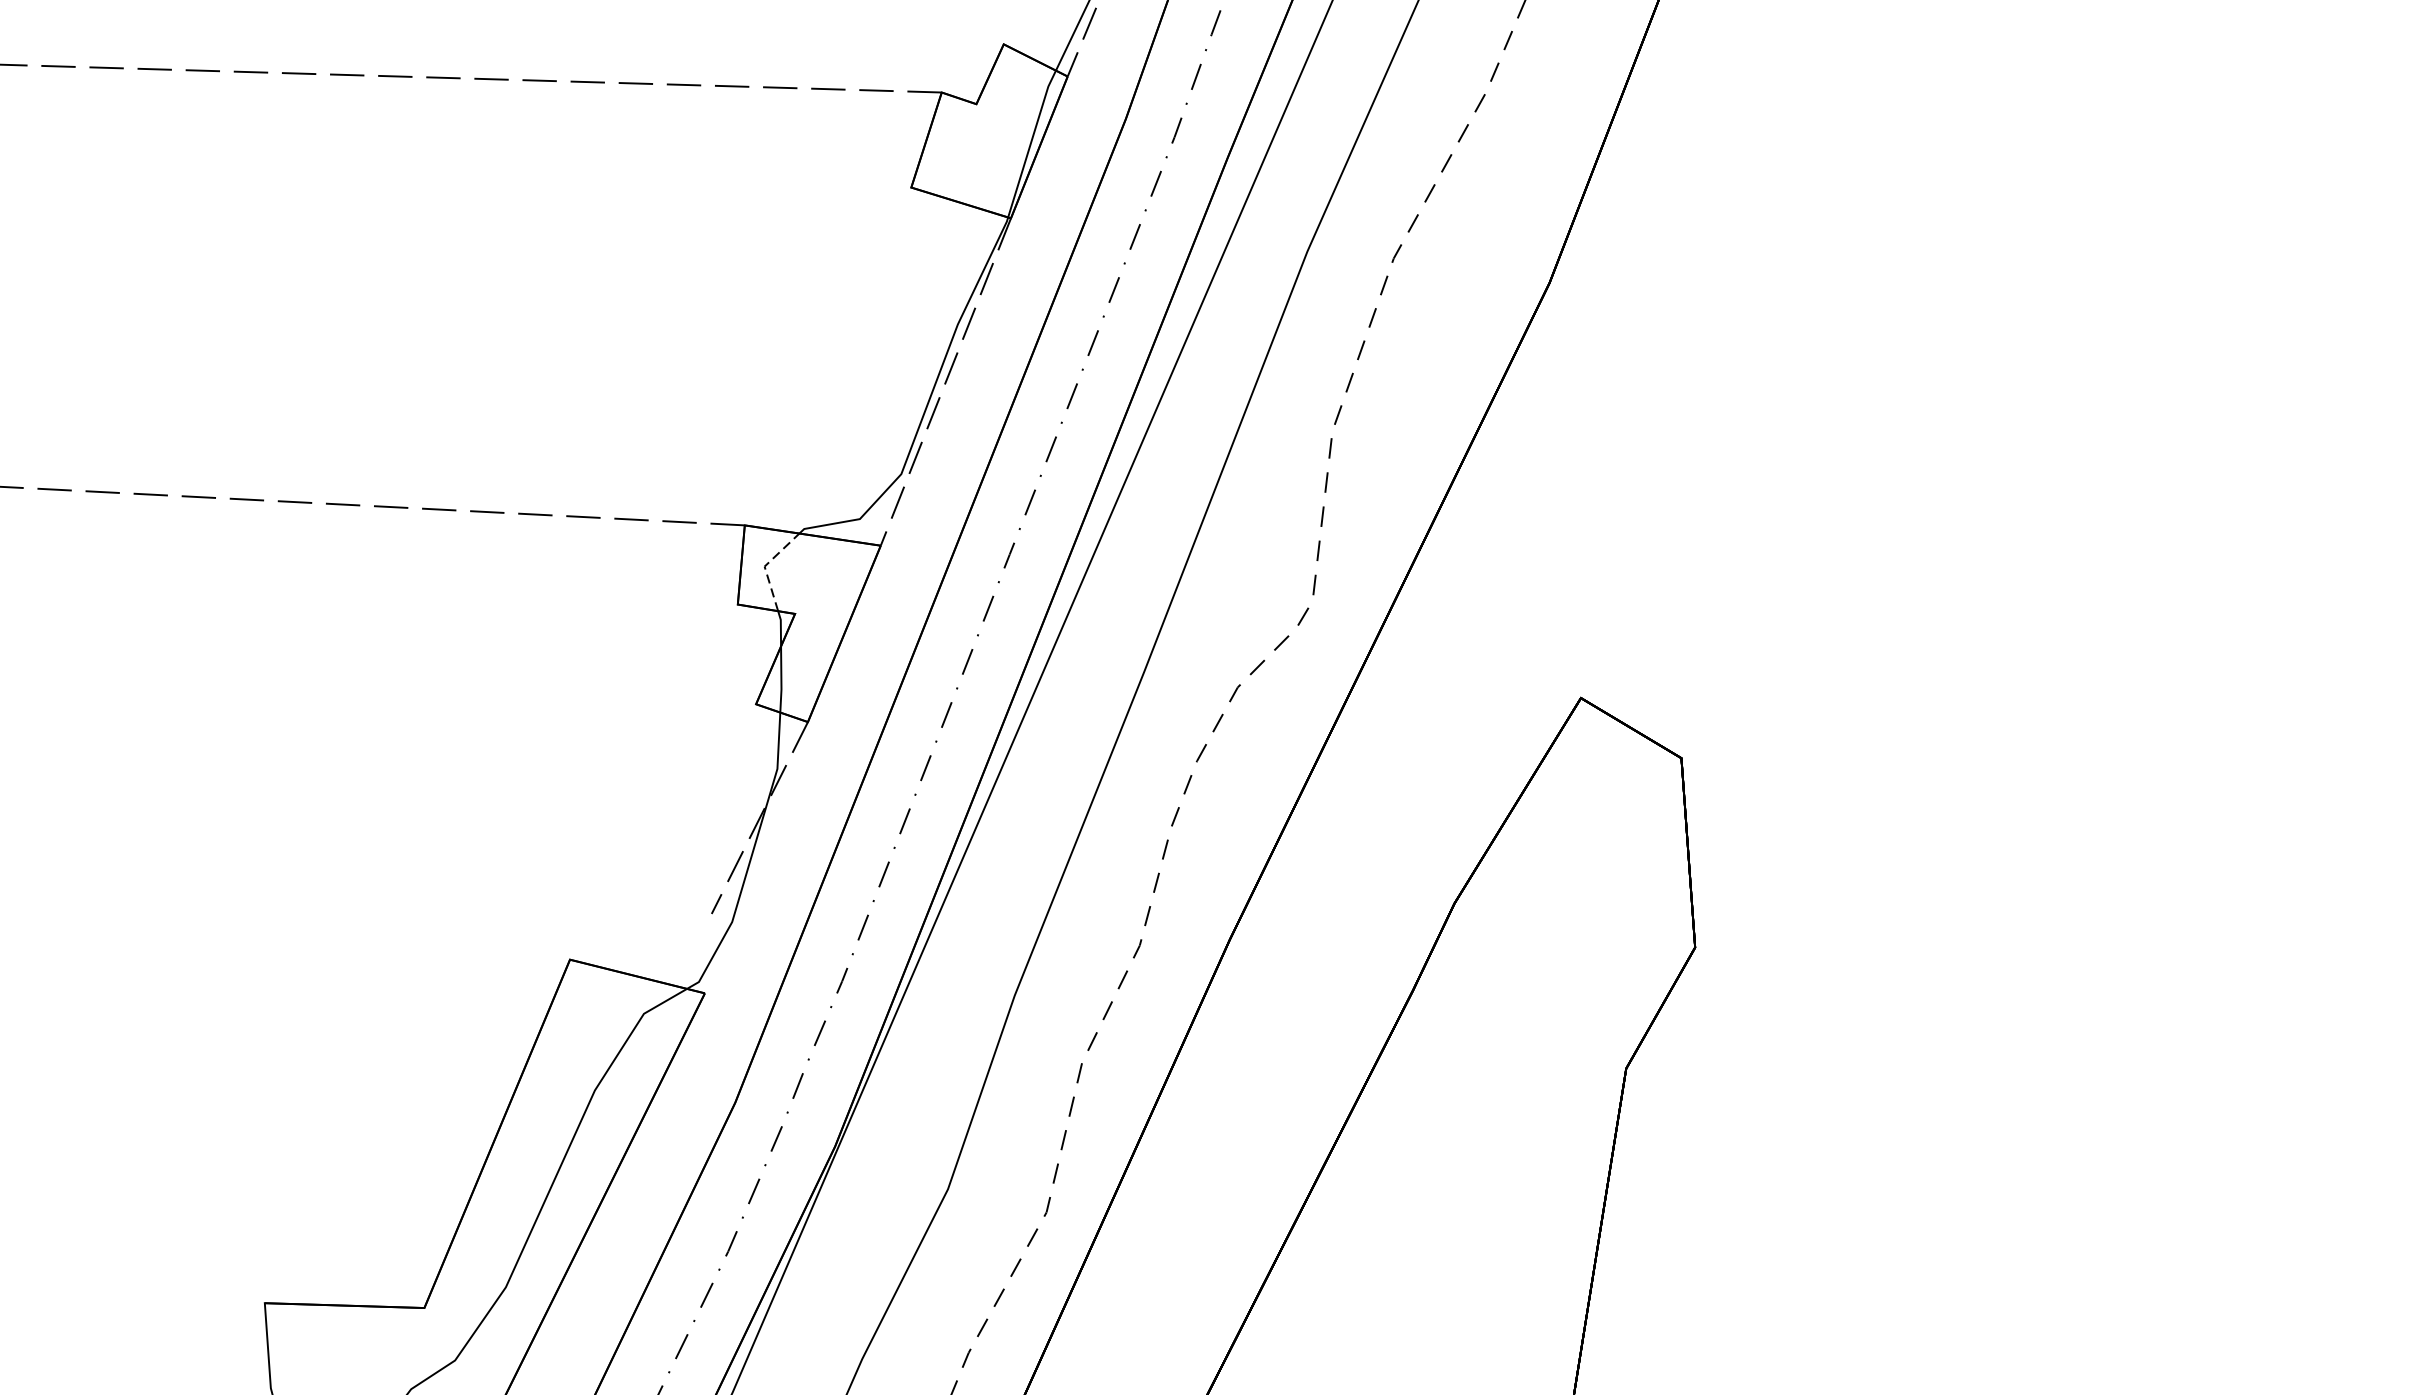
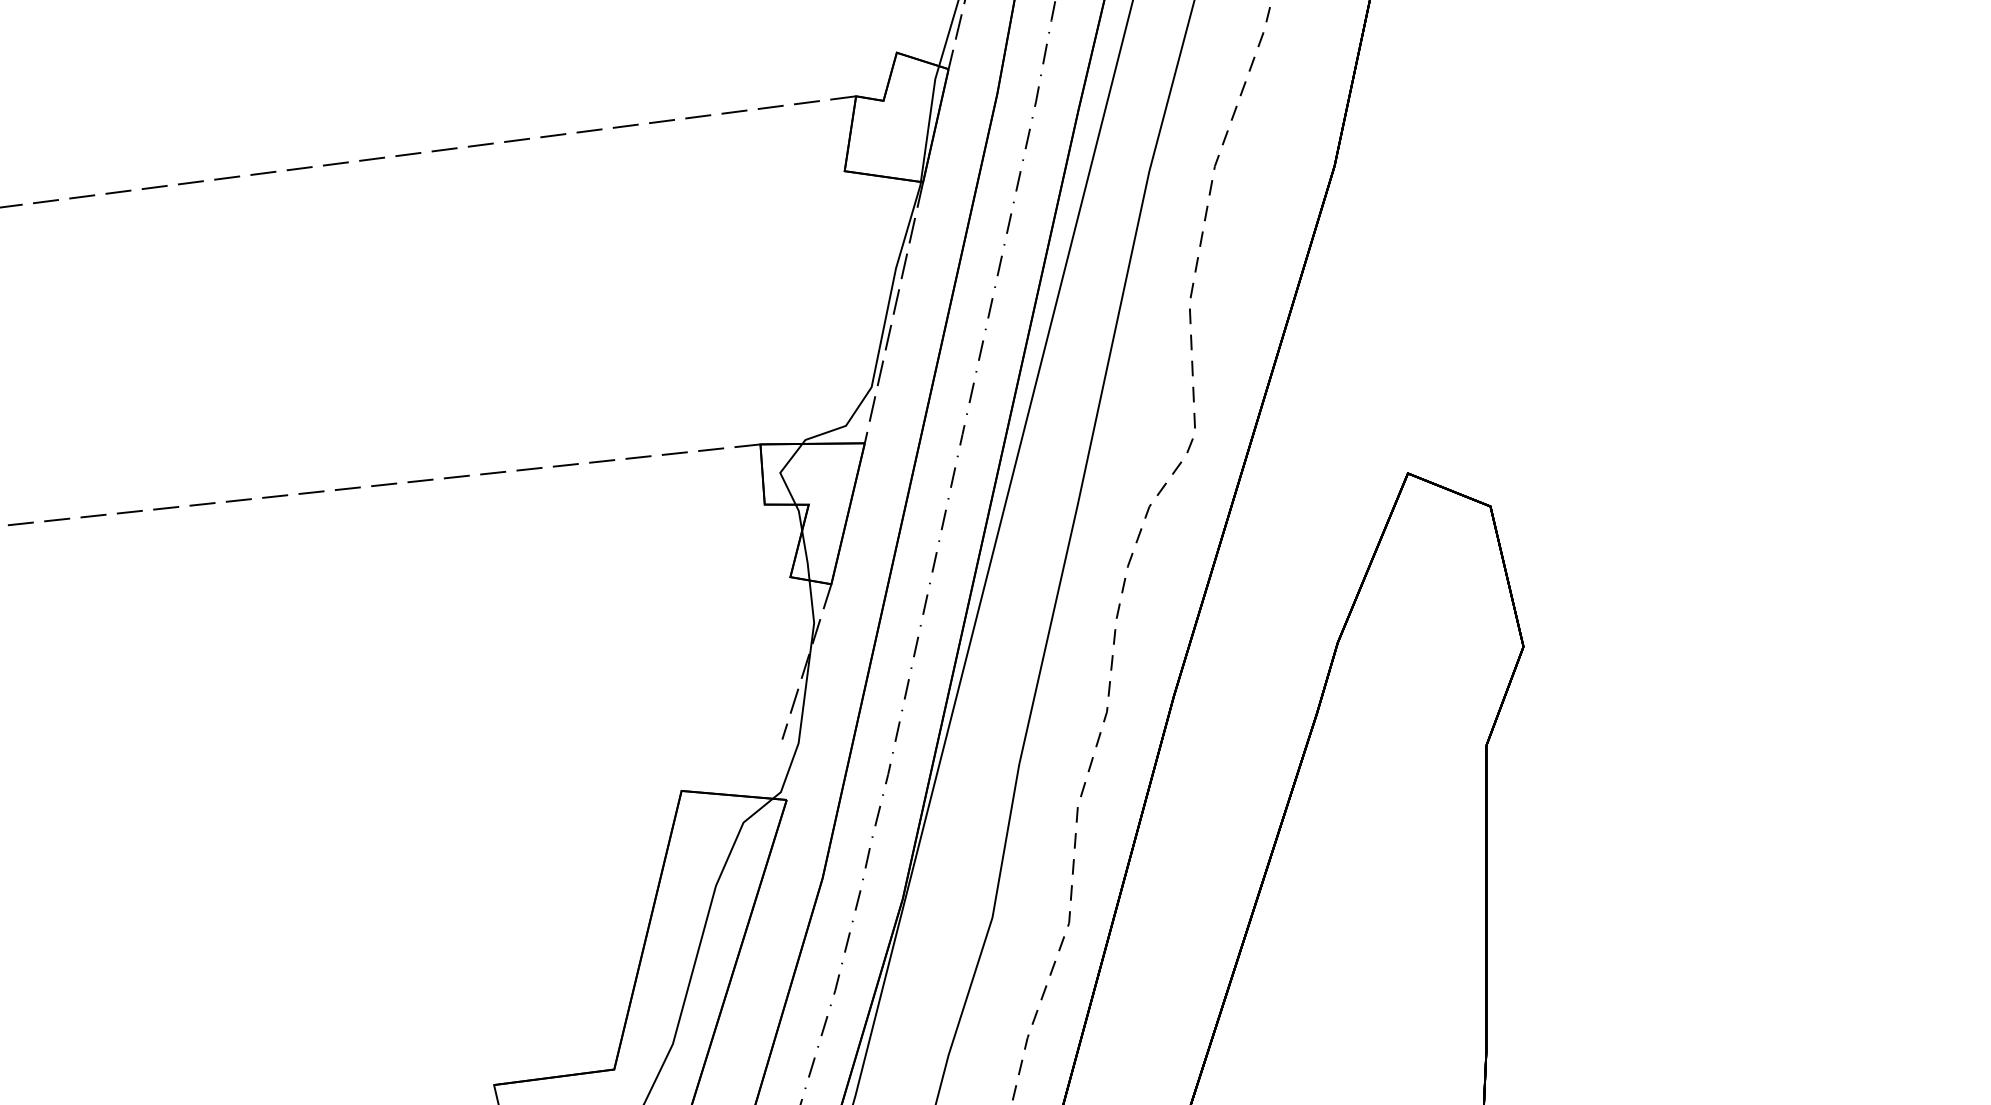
line: (765, 566) -> (780, 472), dashed -> solid

